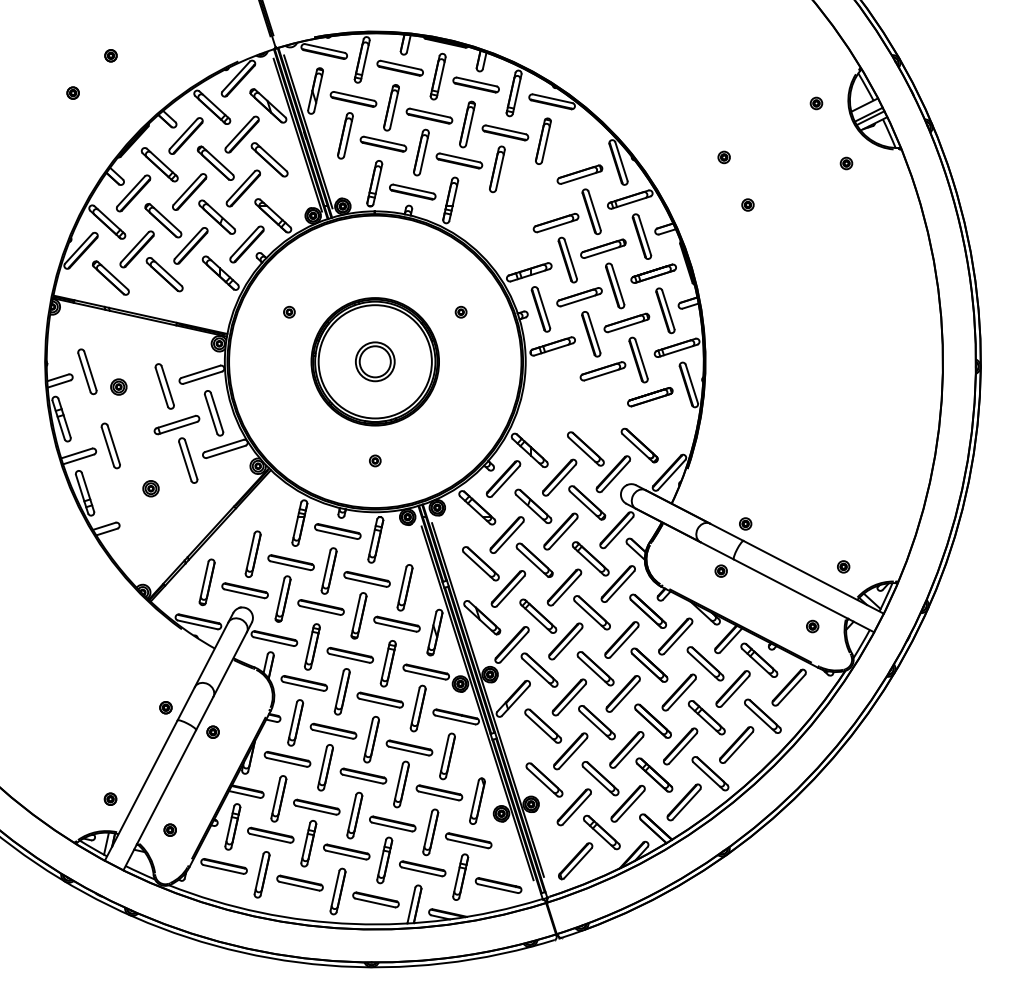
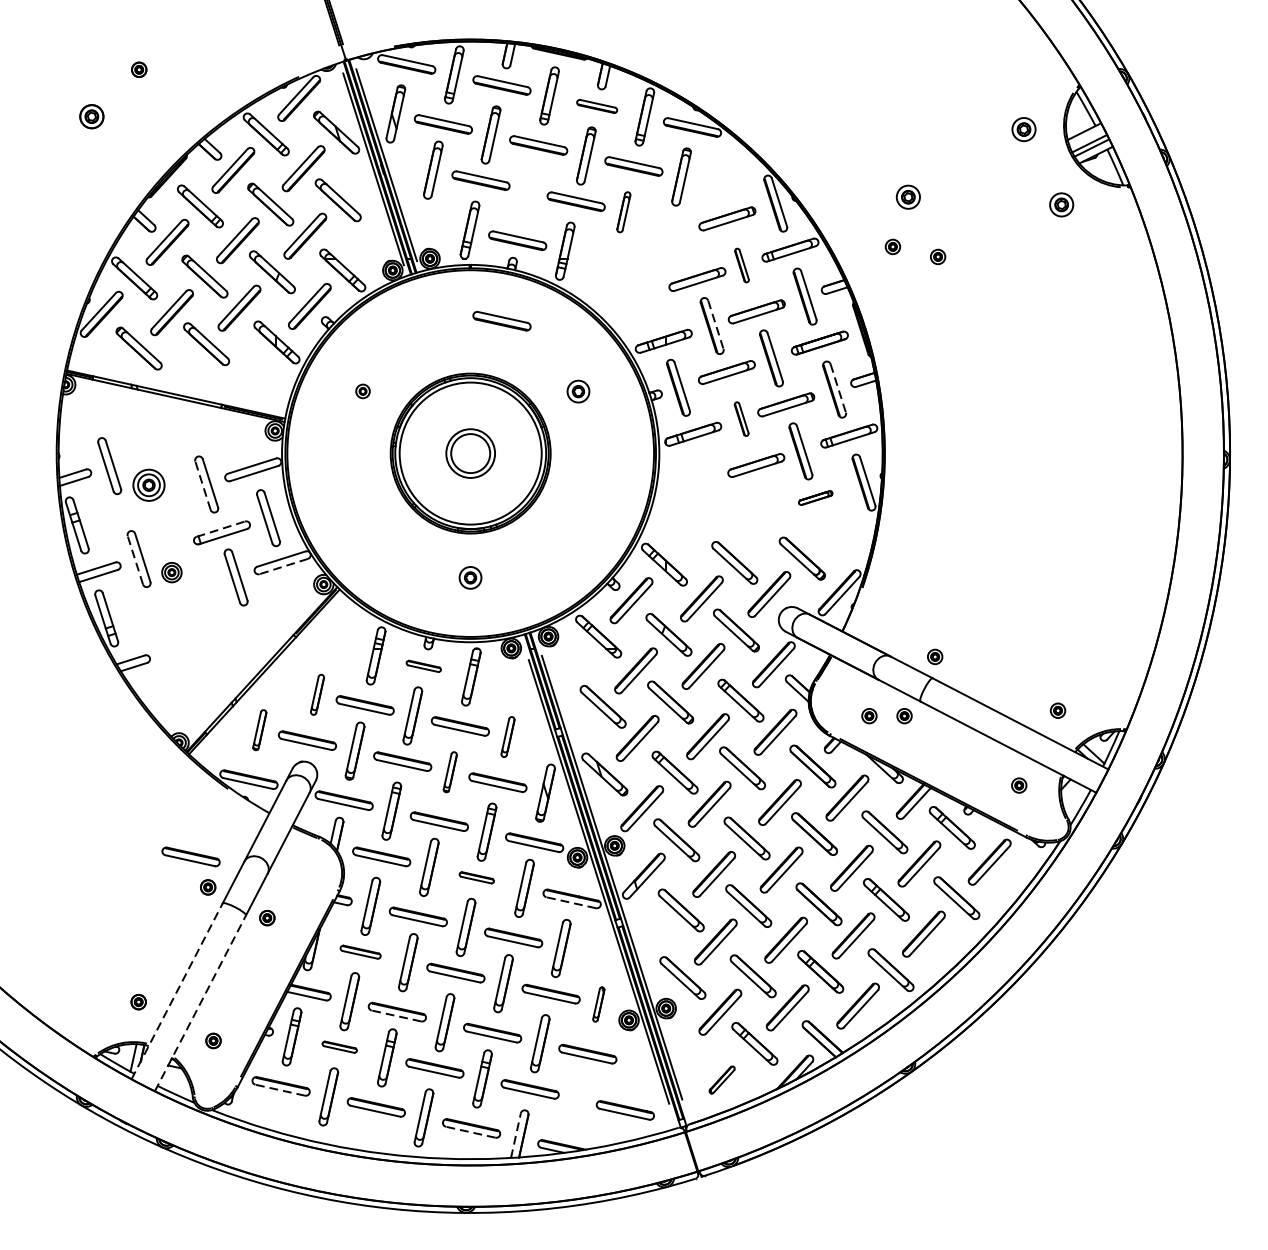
part: (475, 84) -> (596, 105), size x0.7
part: (72, 92) -> (90, 115), size x1.6
part: (816, 103) -> (1024, 129), size x1.6
part: (421, 152) -> (528, 191), removed
part: (723, 157) -> (907, 197), size x1.6
part: (846, 163) -> (1061, 204), size x1.6
part: (497, 169) -> (623, 212), size x0.7
part: (711, 196) -> (892, 246), added
part: (591, 211) -> (741, 265), size x0.6
part: (399, 255) -> (501, 320), added
line: (570, 259) -> (715, 325), solid -> dashed
line: (668, 310) -> (838, 389), solid -> dashed
part: (460, 311) -> (577, 390), size x1.6
part: (591, 334) -> (741, 419), size x0.6
part: (118, 386) -> (148, 484), size x1.6
line: (161, 386) -> (202, 484), solid -> dashed
part: (650, 397) -> (815, 498), size x0.6
line: (176, 421) -> (221, 528), solid -> dashed
line: (107, 446) -> (134, 559), solid -> dashed
line: (225, 452) -> (282, 567), solid -> dashed
part: (375, 460) -> (470, 577), size x1.6
part: (150, 488) -> (171, 572), moved
part: (337, 531) -> (423, 666), size x0.6
part: (252, 553) -> (316, 693), size x0.7
part: (692, 570) -> (868, 715), added
part: (206, 582) -> (259, 730), size x0.7
part: (404, 587) -> (507, 736), size x0.7
part: (358, 615) -> (449, 771), size x0.7
part: (151, 683) -> (190, 857), added
part: (379, 699) -> (475, 877), size x0.6
line: (455, 719) -> (571, 902), solid -> dashed
part: (287, 759) -> (360, 952), size x0.7
line: (141, 790) -> (177, 991), solid -> dashed
line: (160, 799) -> (201, 1002), solid -> dashed
part: (477, 800) -> (598, 1003), size x0.6
line: (315, 810) -> (395, 1016), solid -> dashed
part: (270, 834) -> (339, 1046), size x0.6
part: (575, 861) -> (721, 1080), size x0.6
line: (222, 869) -> (279, 1090), solid -> dashed
part: (460, 876) -> (577, 1099), removed
line: (374, 902) -> (469, 1131), solid -> dashed
line: (411, 905) -> (516, 1135), solid -> dashed

